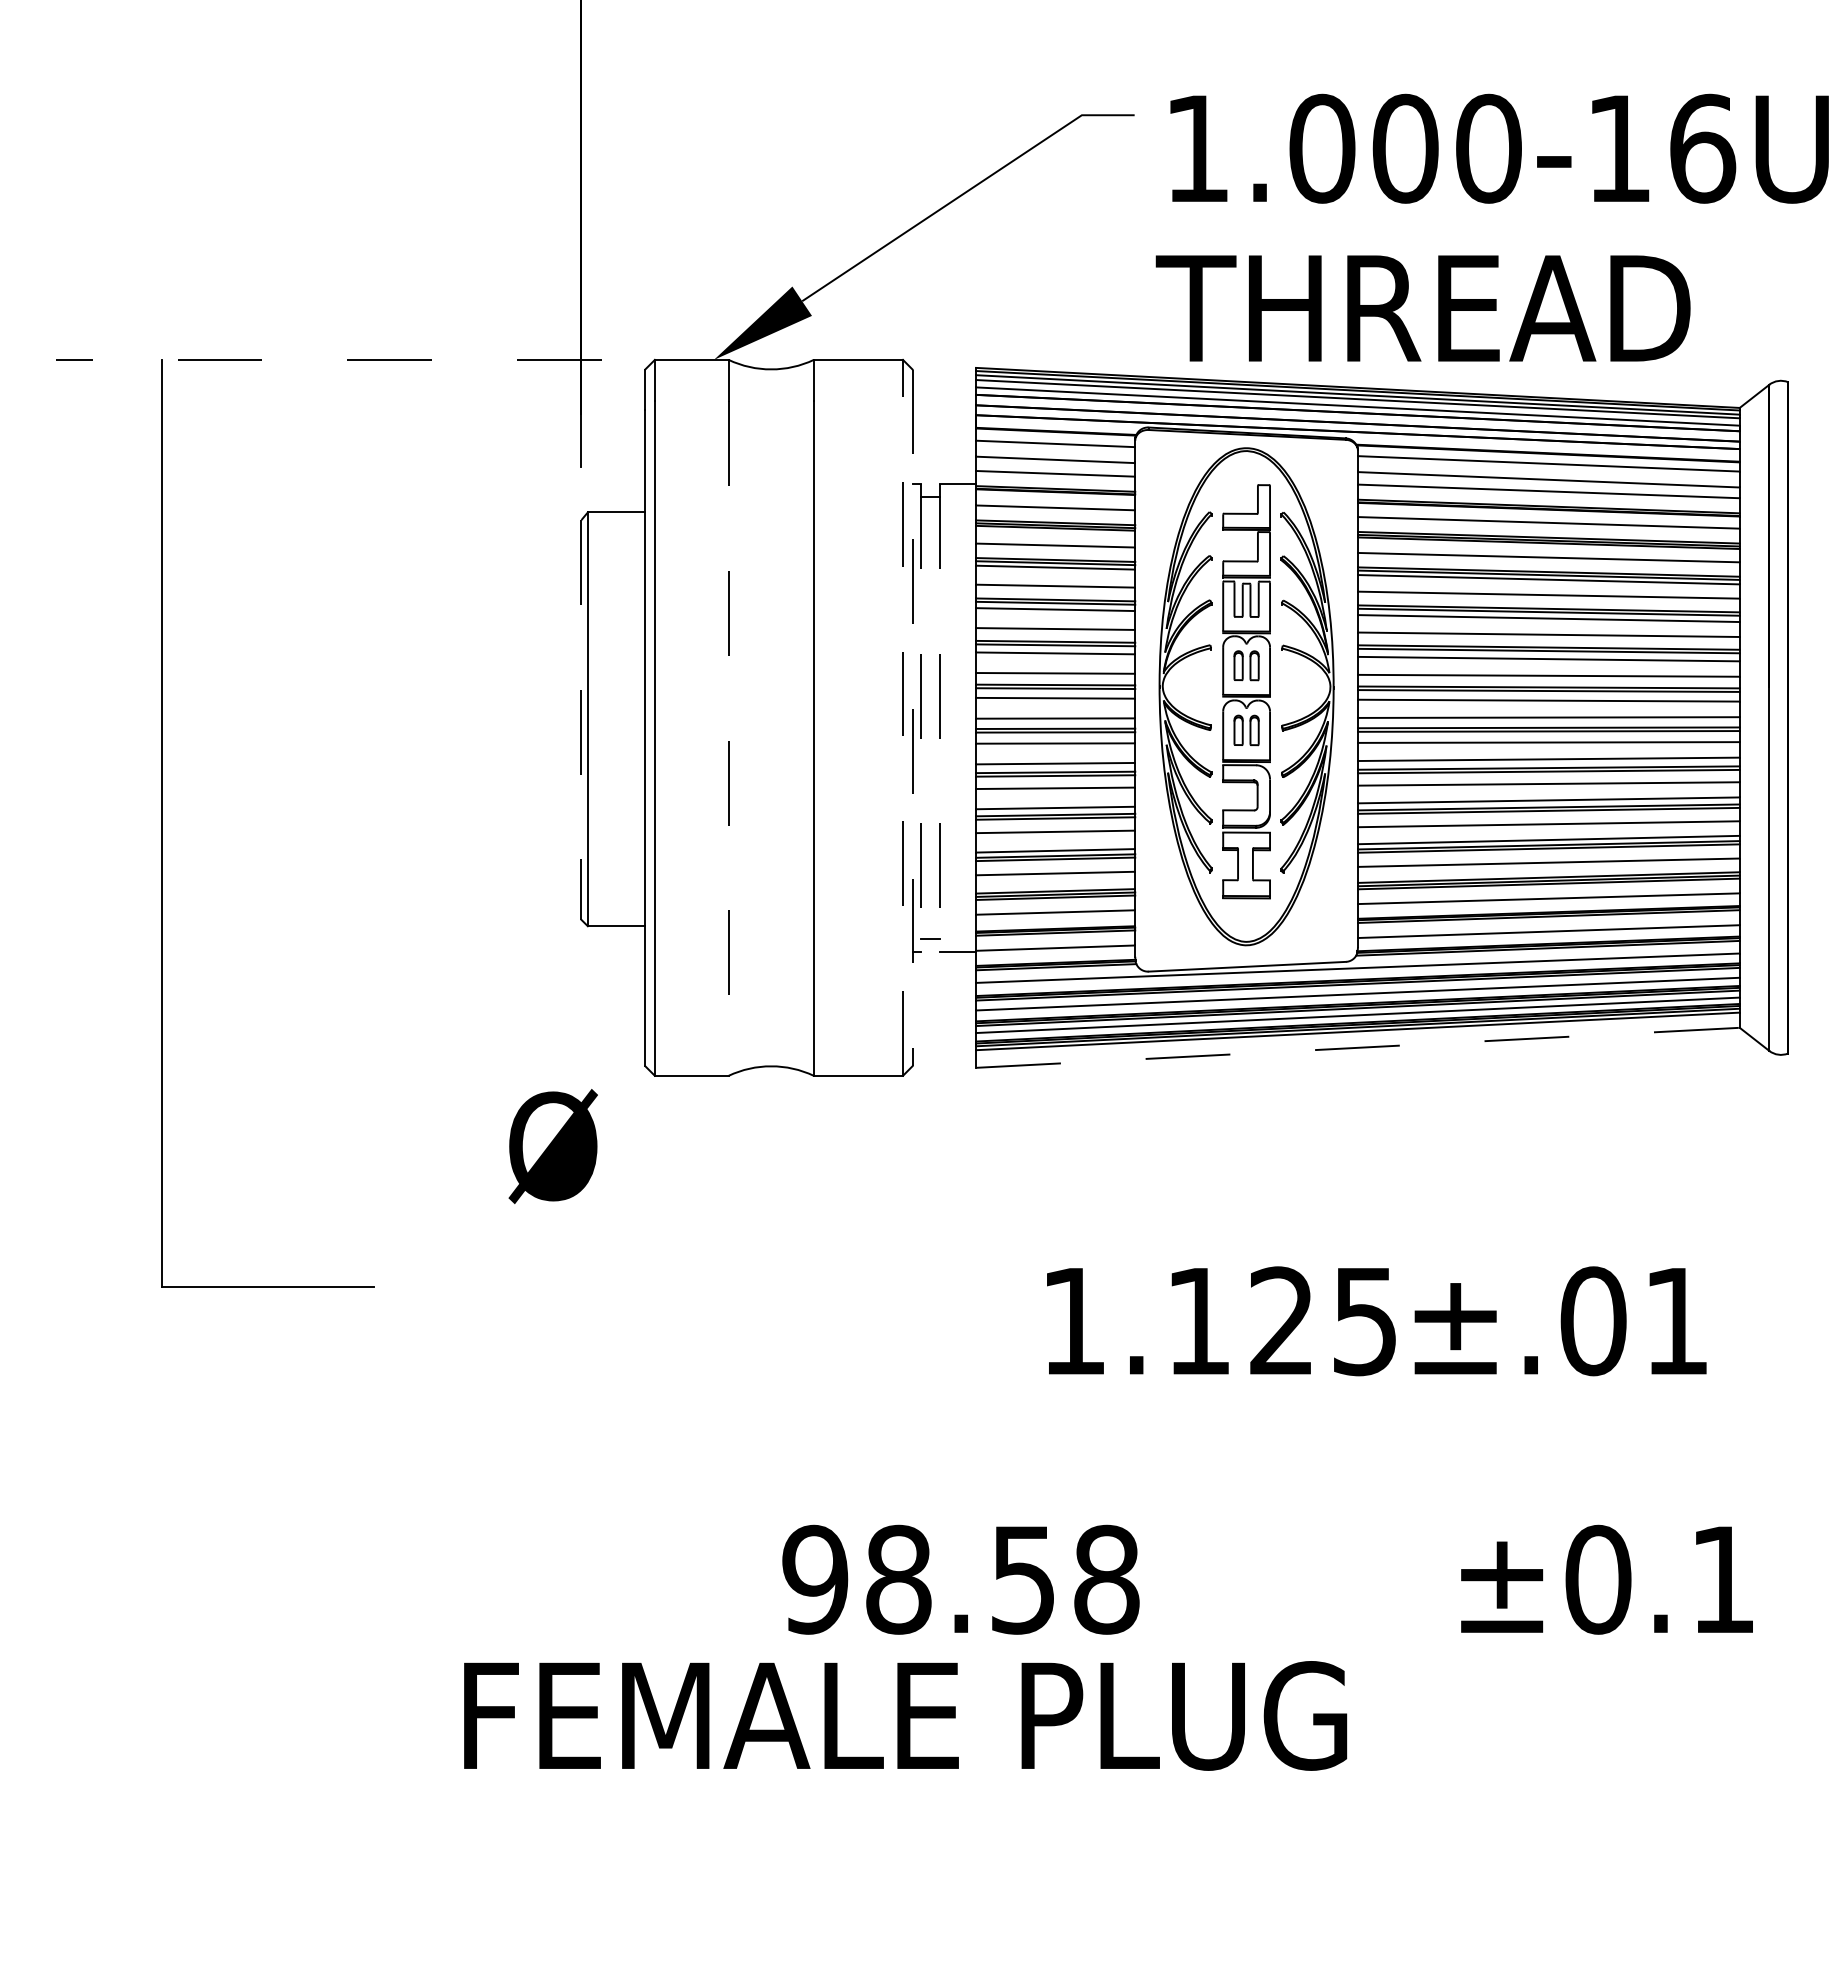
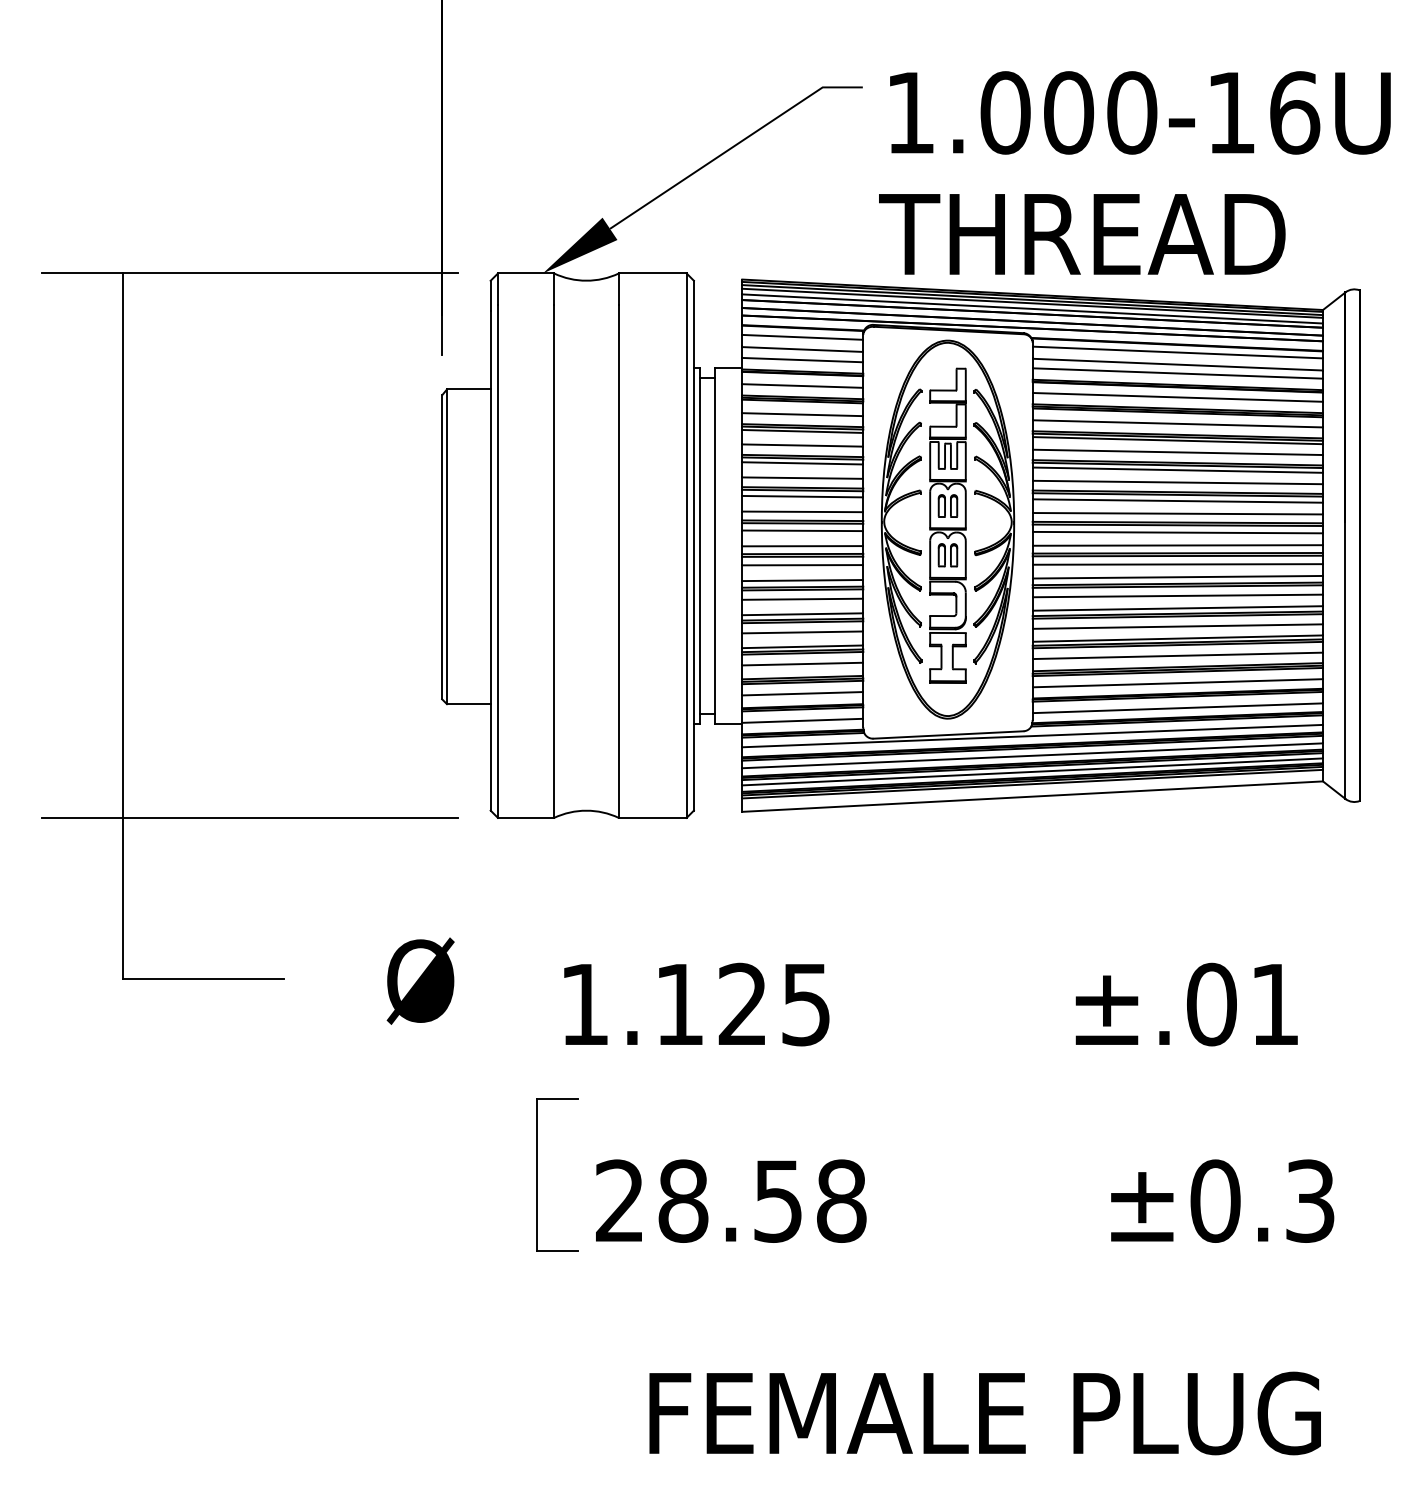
line: (328, 359) -> (249, 273), dashed -> solid
line: (903, 717) -> (687, 545), dashed -> solid
line: (920, 717) -> (699, 545), dashed -> solid
line: (939, 717) -> (714, 545), dashed -> solid
line: (912, 718) -> (693, 546), dashed -> solid
line: (581, 719) -> (442, 546), dashed -> solid
line: (728, 739) -> (553, 562), dashed -> solid
line: (1358, 1047) -> (1033, 796), dashed -> solid
line: (328, 1075) -> (249, 817), added
text: (552, 1146) -> (420, 981), moved
text: (1221, 1321) -> (696, 1004), moved
part: (706, 1545) -> (537, 1175), added
text: (815, 1579) -> (620, 1200), 98.58 -> 28.58
text: (1722, 1579) -> (1309, 1200), ±0.1 -> ±0.3
text: (905, 1715) -> (985, 1413), moved

